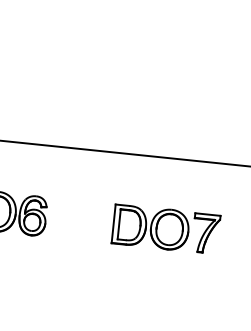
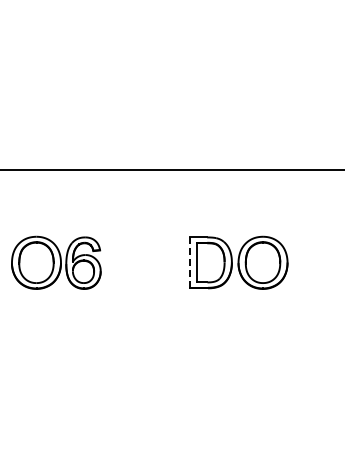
line: (113, 223) -> (189, 262), solid -> dashed
part: (205, 233) -> (310, 262), removed

